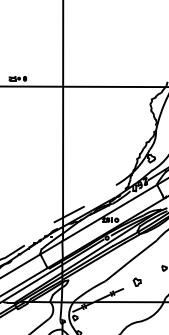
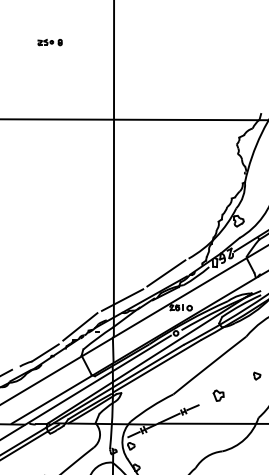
part: (17, 78) -> (49, 42), moved
line: (100, 195) -> (166, 273), added
line: (39, 233) -> (80, 326), added

